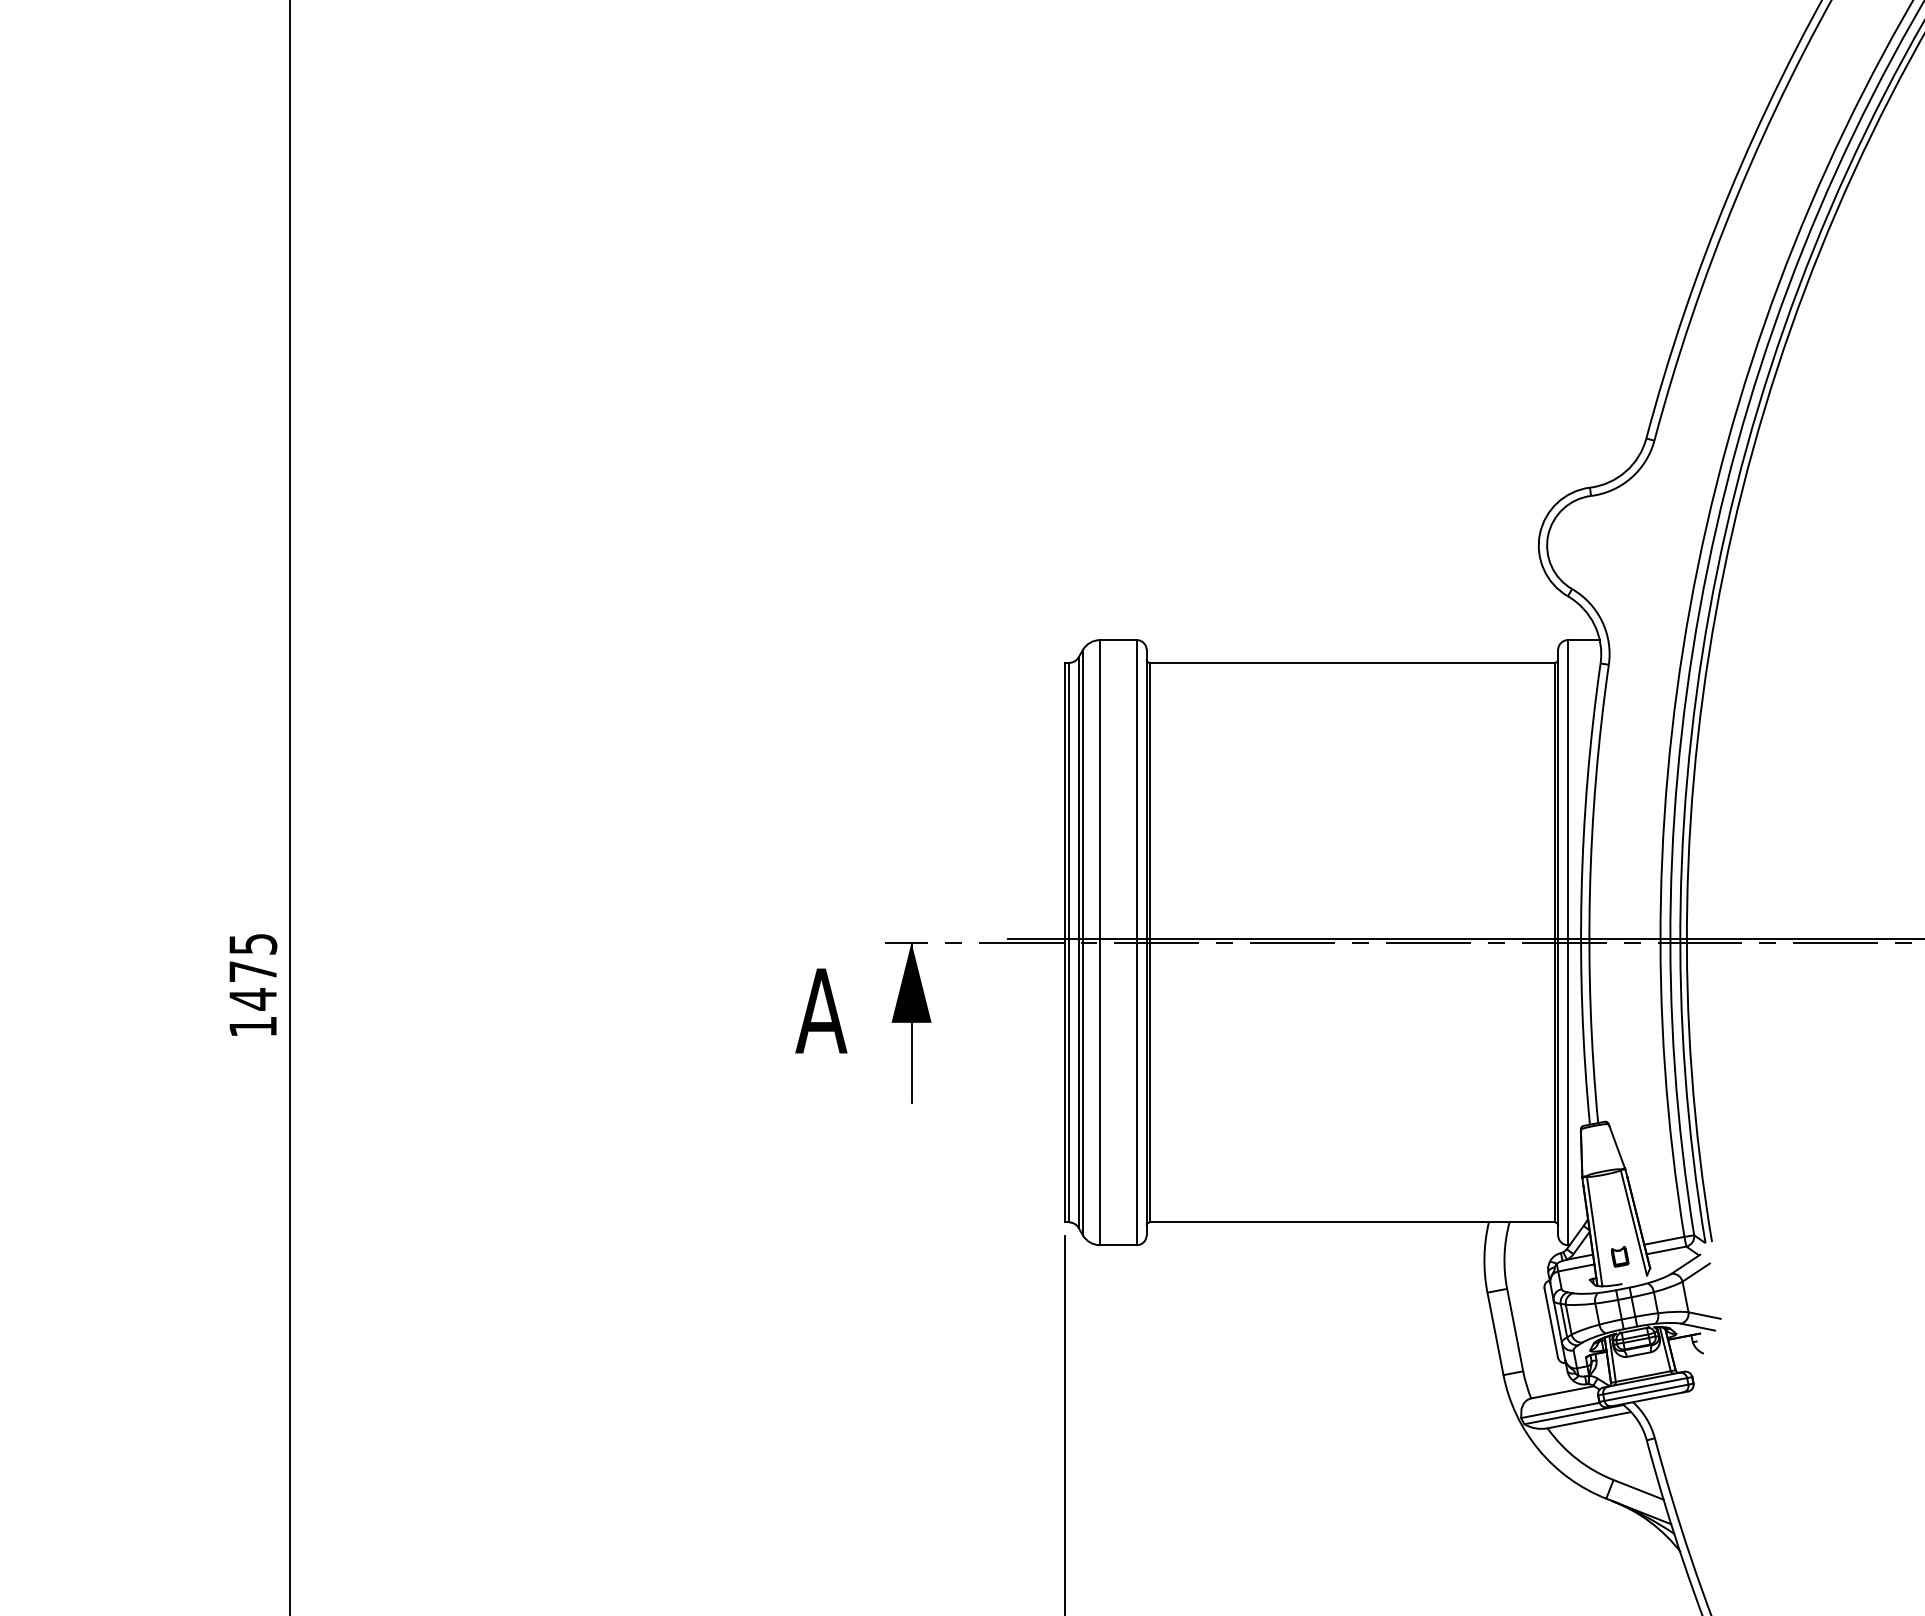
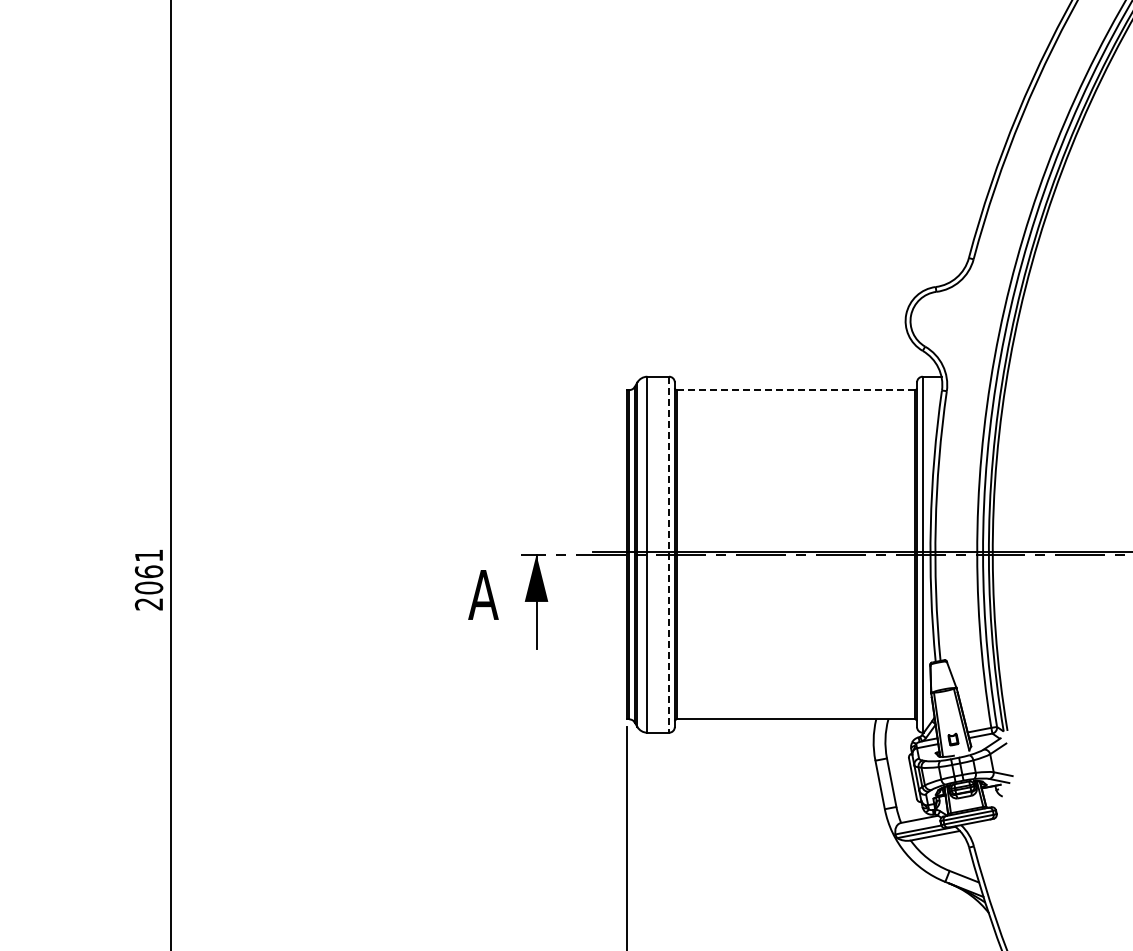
line: (1351, 663) -> (795, 390), solid -> dashed
line: (1137, 943) -> (669, 555), solid -> dashed
text: (252, 984) -> (148, 579), 1475 -> 2061

